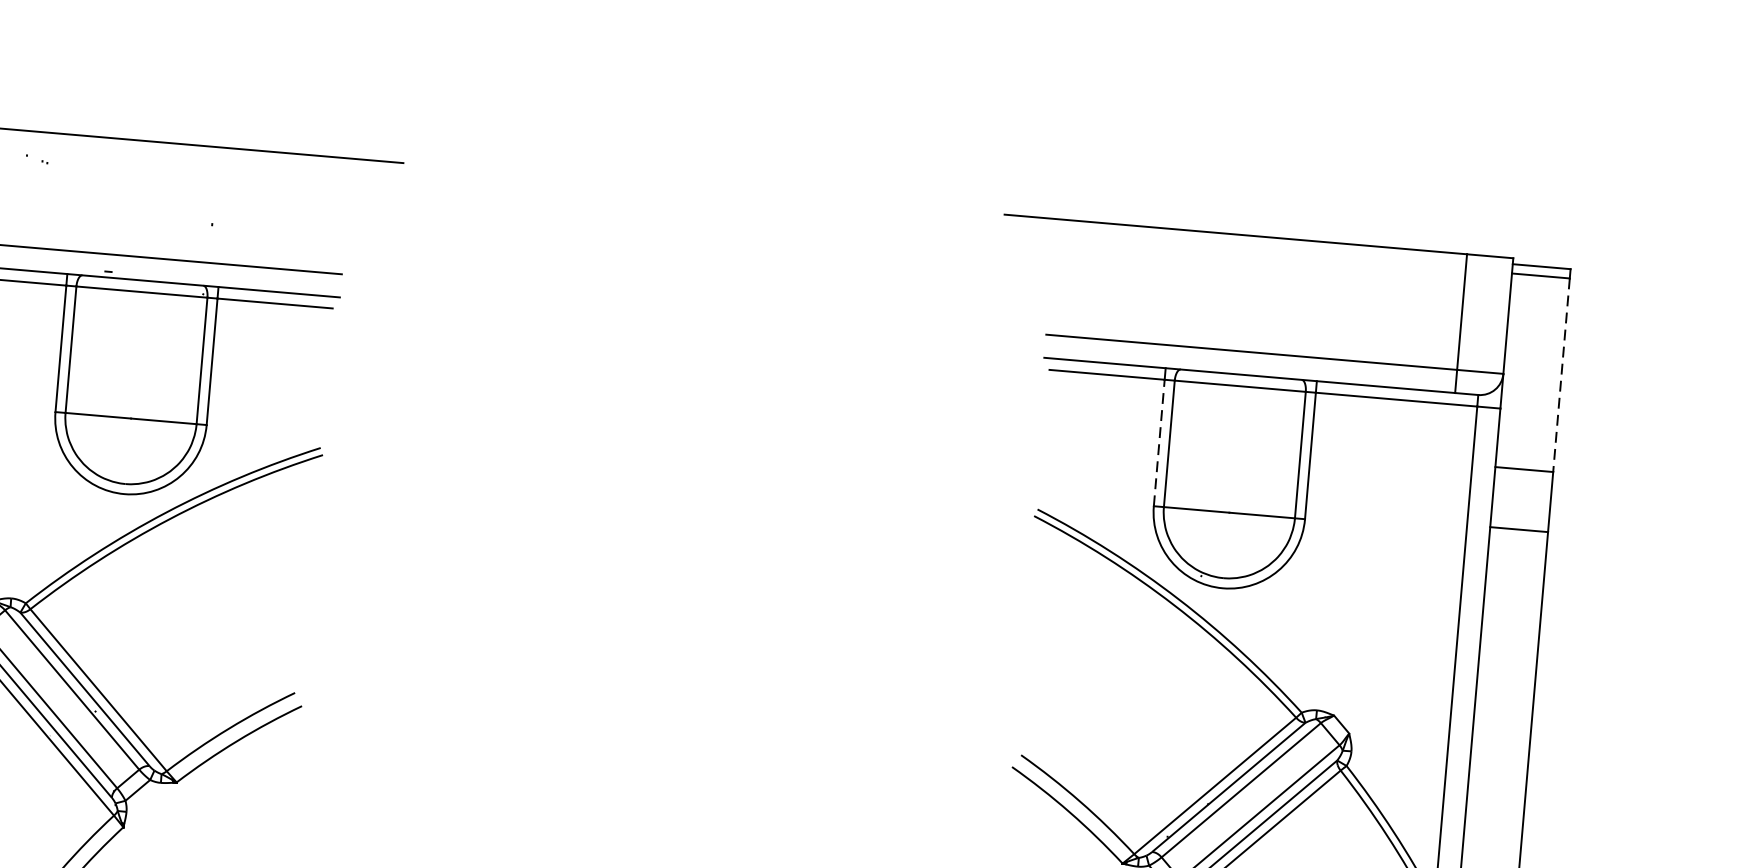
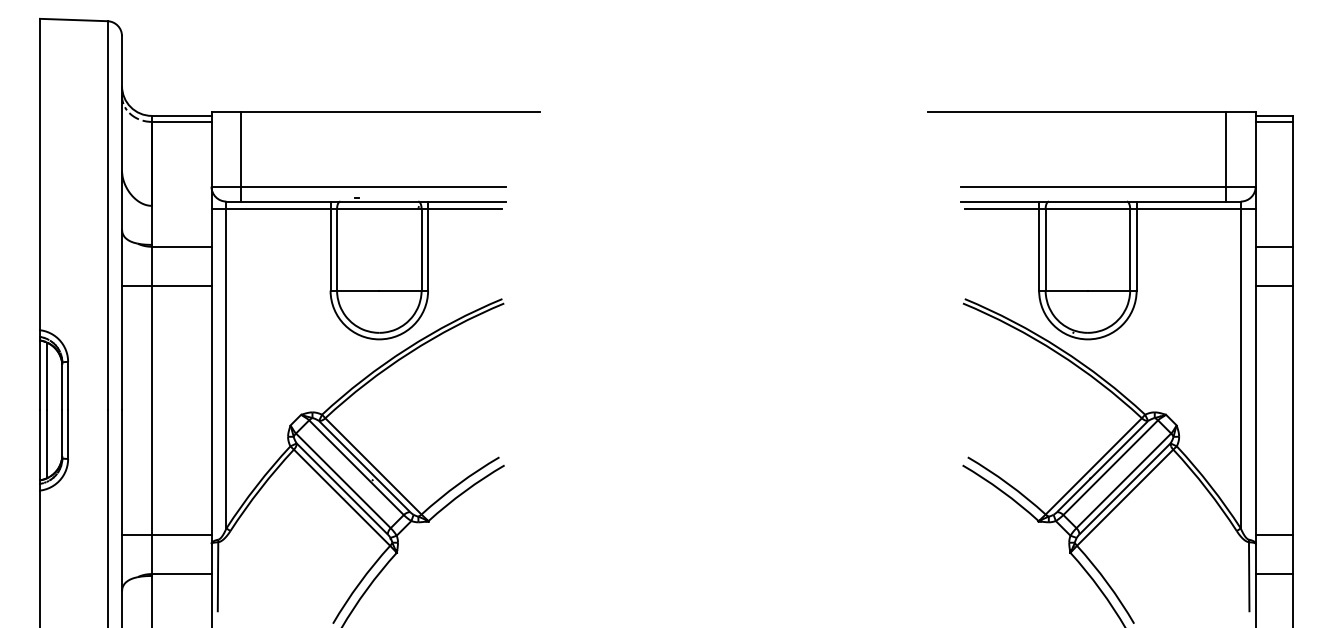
line: (1562, 375) -> (1293, 184), dashed -> solid
line: (1159, 442) -> (1039, 249), dashed -> solid

